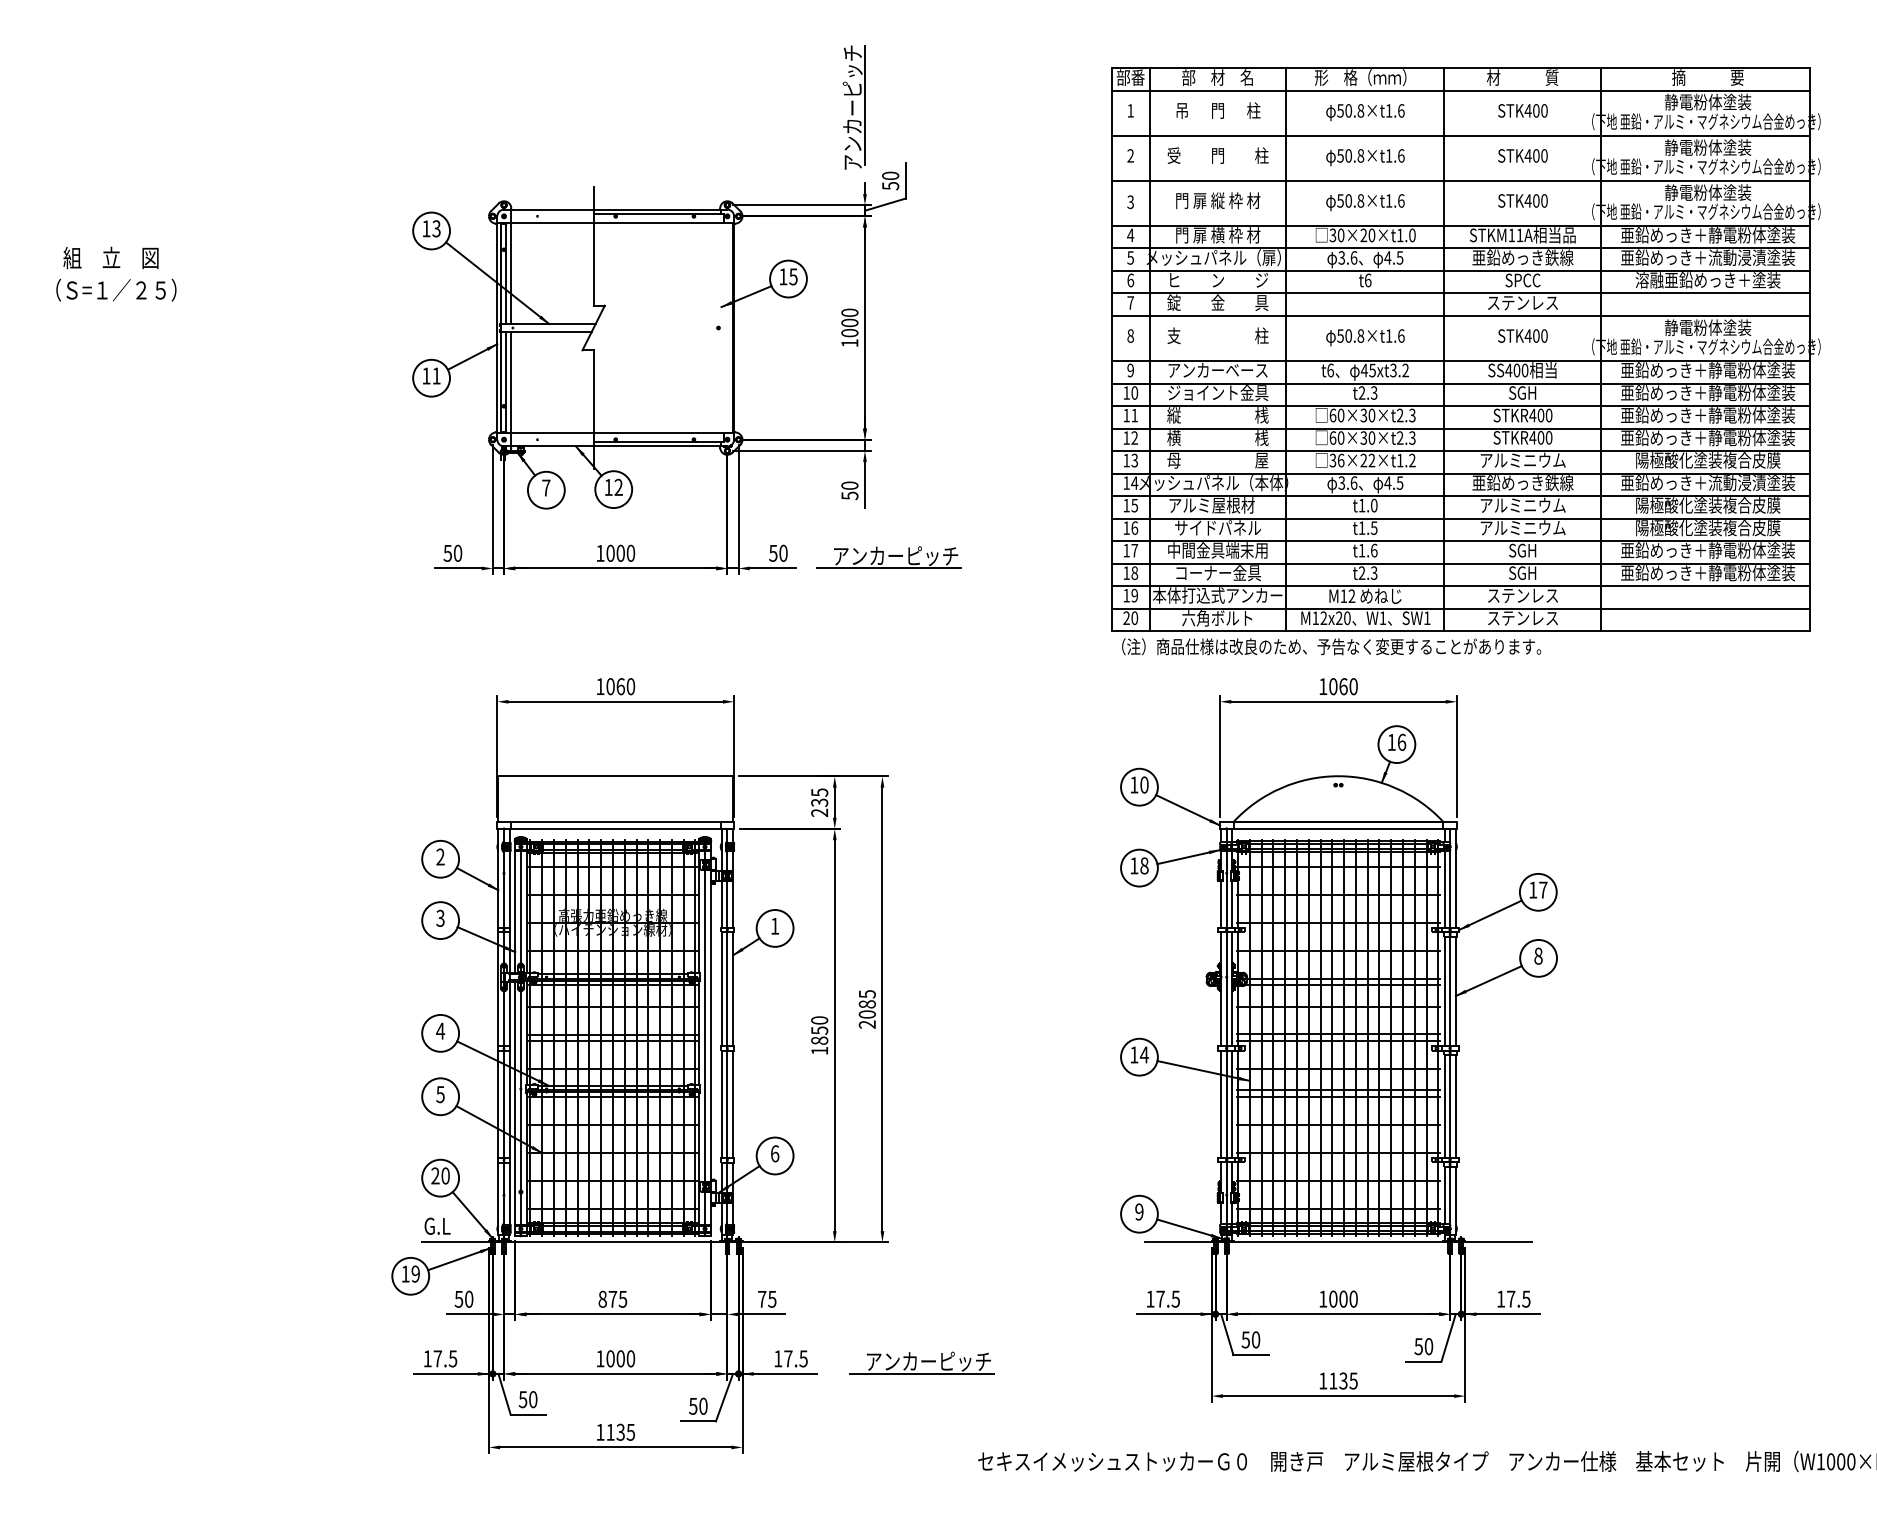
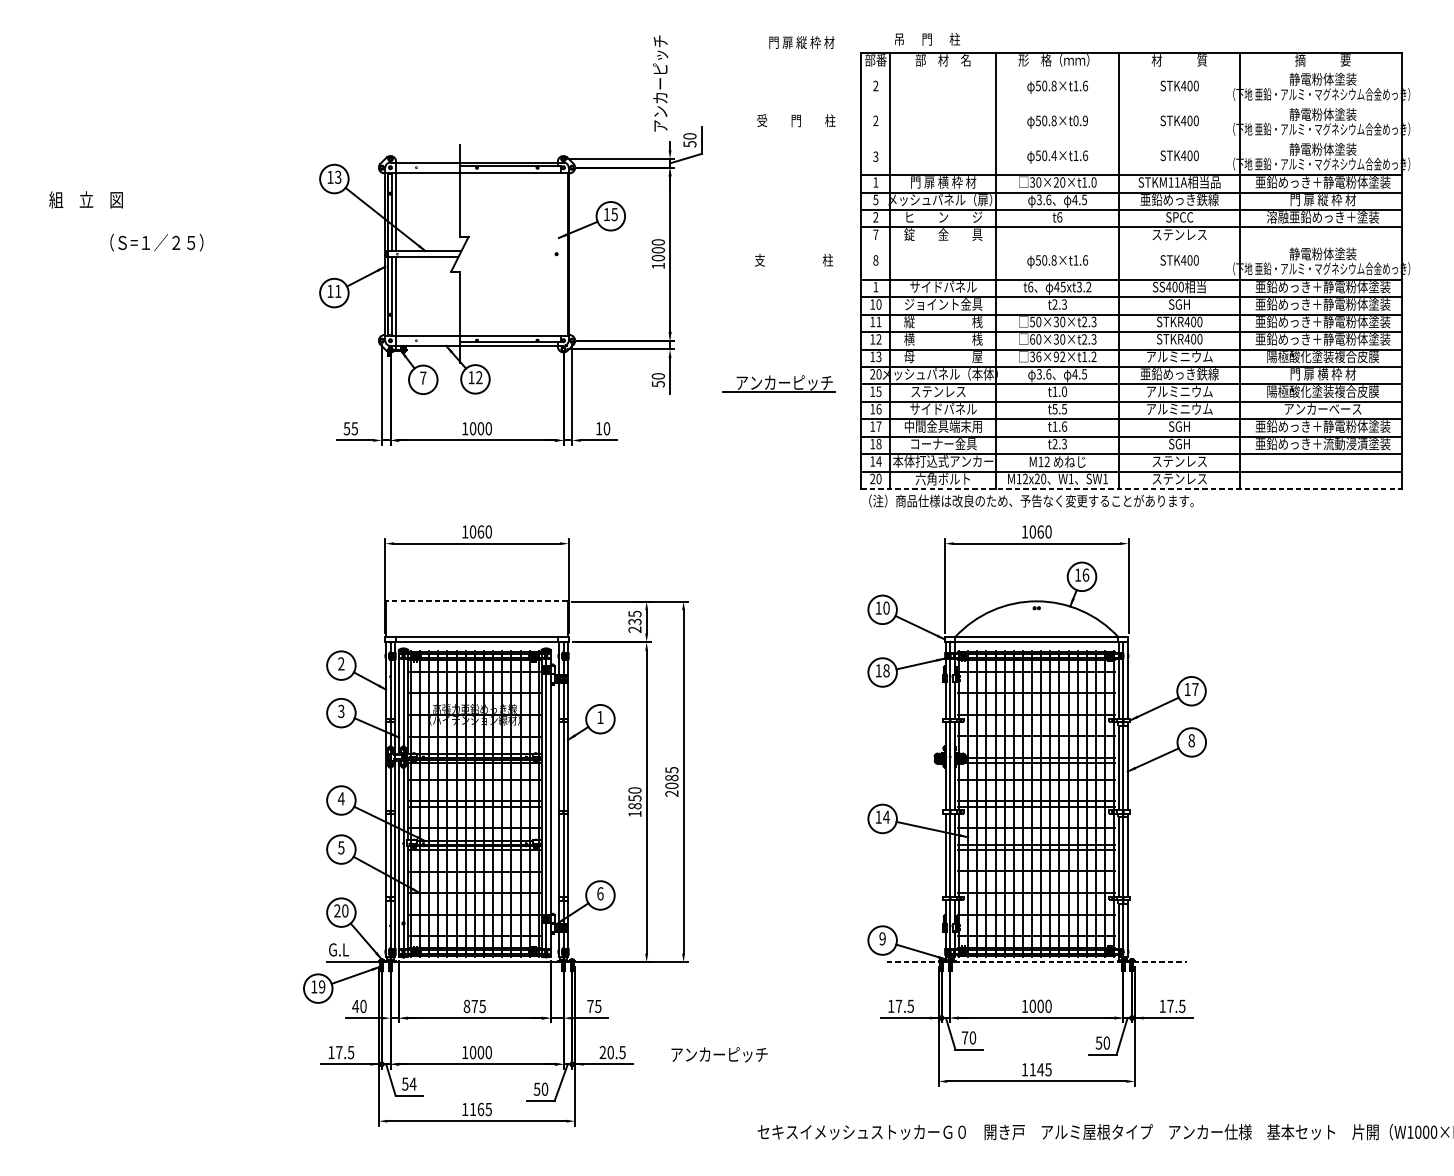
line: (1460, 90) -> (1131, 70), removed
line: (865, 105) -> (670, 81), removed
text: (1130, 110) -> (875, 85), 1 -> 2
text: (1218, 110) -> (927, 39), moved
line: (1460, 135) -> (1131, 105), removed
text: (1217, 155) -> (795, 120), moved
text: (1394, 155) -> (1080, 120), 50.8×t1.6 -> 50.8×t0.9
line: (1460, 180) -> (1131, 139), removed
text: (1218, 200) -> (802, 42), moved
text: (1360, 200) -> (1053, 155), 50.8×t1.6 -> 50.4×t1.6
text: (1130, 235) -> (875, 182), 4 -> 1
text: (1708, 257) -> (1323, 199), 亜鉛めっき＋流動浸漬塗装 -> 門 扉 縦 枠 材
text: (1130, 280) -> (875, 217), 6 -> 2
text: (116, 289) -> (156, 242), moved
line: (1460, 315) -> (1131, 244), removed
text: (1217, 335) -> (793, 259), moved
text: (1217, 369) -> (943, 286), アンカーベース -> サイドパネル
text: (1130, 370) -> (875, 287), 9 -> 1
text: (1332, 415) -> (1032, 321), 60×30×t2.3 -> 50×30×t2.3
text: (1363, 460) -> (1056, 356), 36×22×t1.2 -> 36×92×t1.2
text: (1130, 482) -> (875, 373), 14 -> 20
text: (1708, 483) -> (1323, 374), 亜鉛めっき＋流動浸漬塗装 -> 門 扉 横 枠 材
text: (1211, 505) -> (938, 391), アルミ屋根材 -> ステンレス
text: (1361, 527) -> (1054, 408), t1.5 -> t5.5
text: (1708, 528) -> (1323, 409), 陽極酸化塗装複合皮膜 -> アンカーベース
text: (457, 552) -> (354, 428), 50 -> 55
text: (773, 553) -> (599, 428), 50 -> 10
part: (888, 557) -> (778, 383), moved
text: (1736, 573) -> (1345, 444), 亜鉛めっき＋静電粉体塗装 -> 亜鉛めっき＋流動浸漬塗装
text: (1134, 595) -> (878, 461), 19 -> 14
line: (1460, 631) -> (1131, 489), solid -> dashed
line: (615, 776) -> (476, 601), solid -> dashed
line: (1338, 1242) -> (1036, 962), solid -> dashed
text: (458, 1299) -> (355, 1006), 50 -> 40
text: (1245, 1339) -> (964, 1037), 50 -> 70
text: (783, 1358) -> (606, 1052), 17.5 -> 20.5
line: (921, 1373) -> (713, 1063), removed
text: (1342, 1380) -> (1039, 1069), 1135 -> 1145
text: (532, 1399) -> (412, 1084), 50 -> 54
text: (620, 1431) -> (480, 1108), 1135 -> 1165

